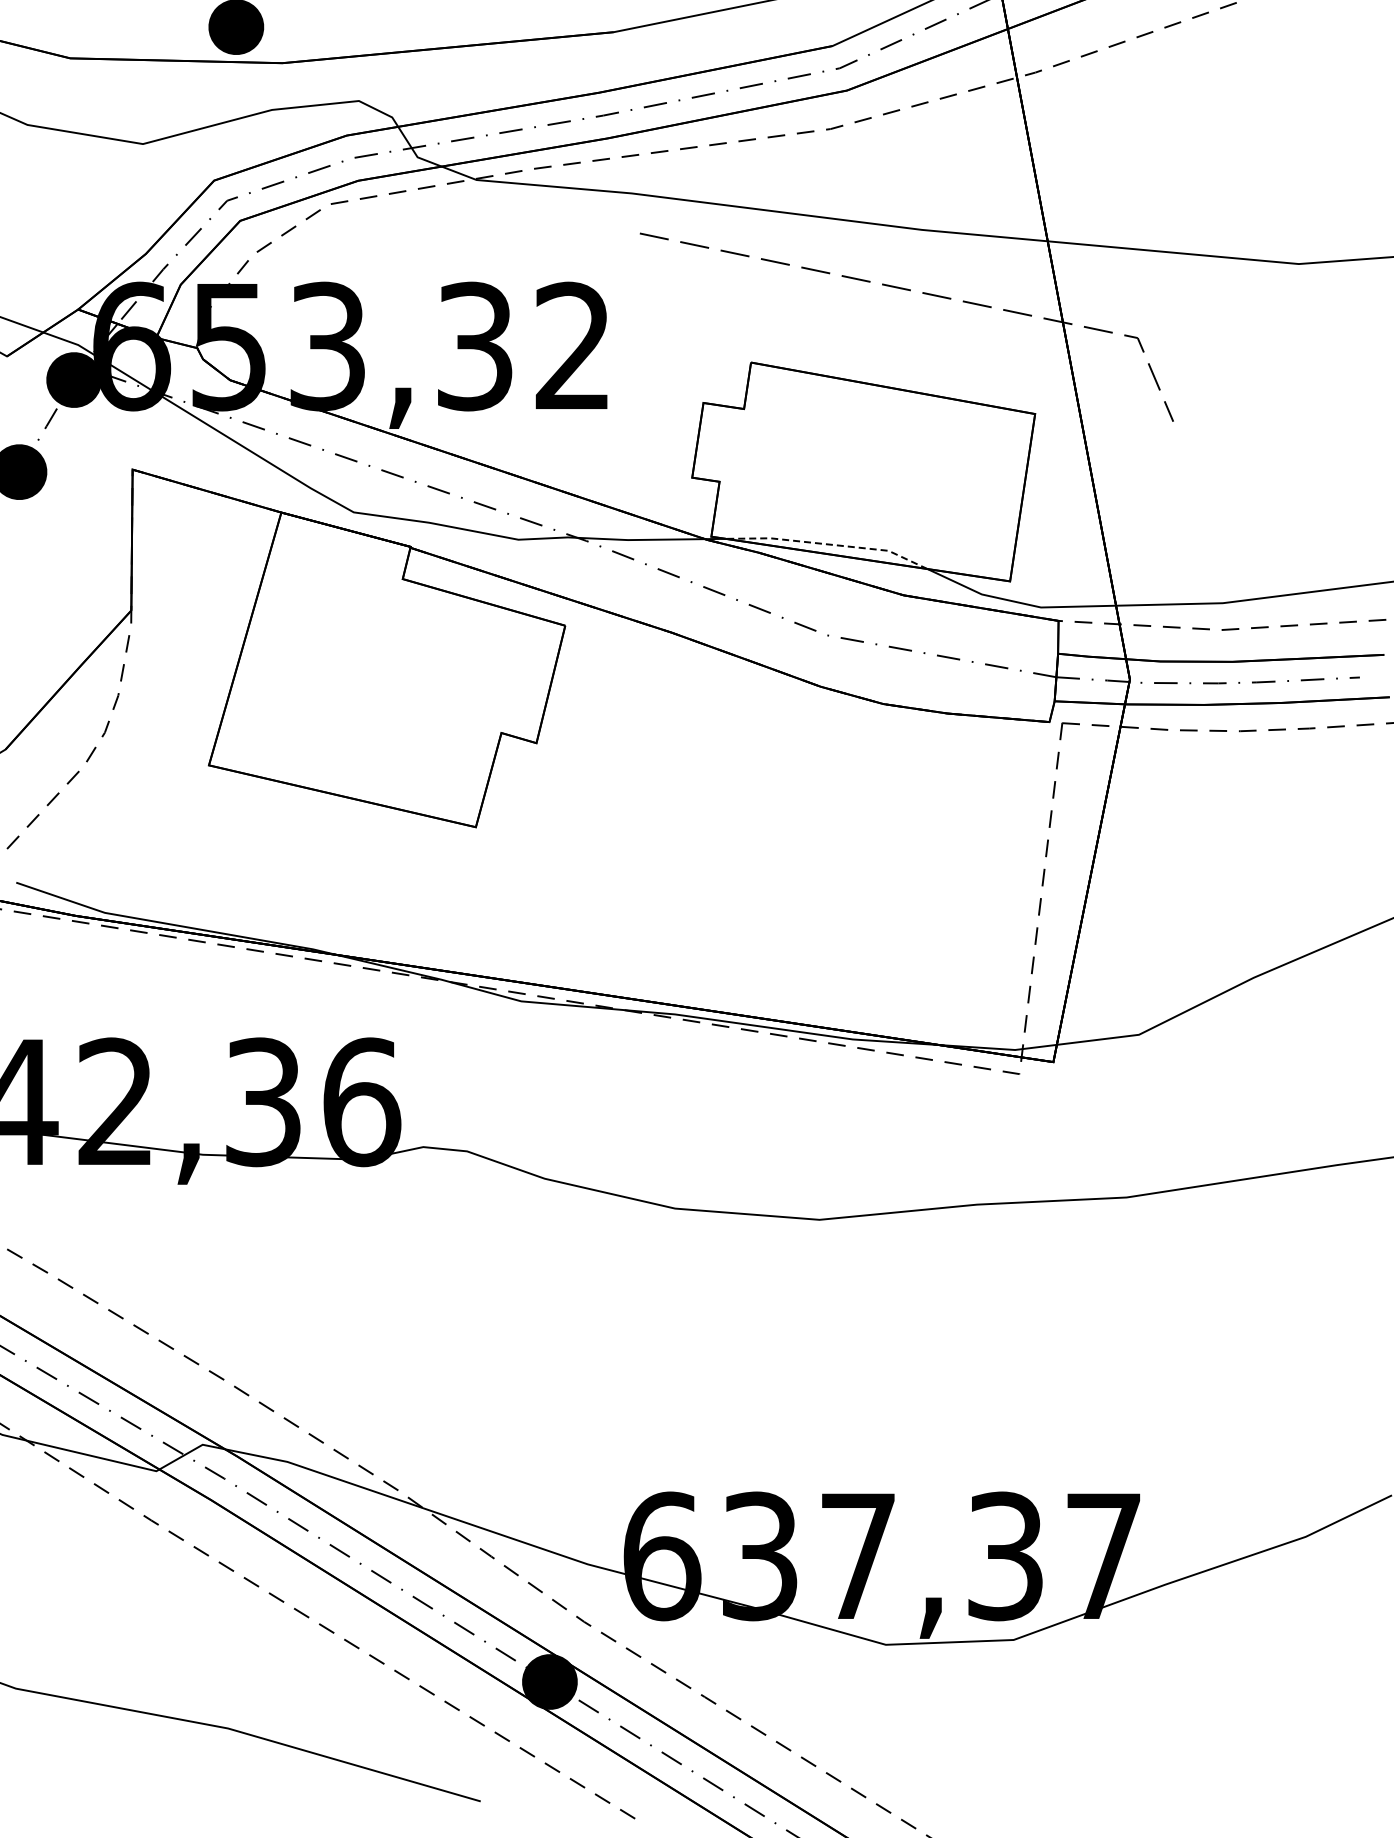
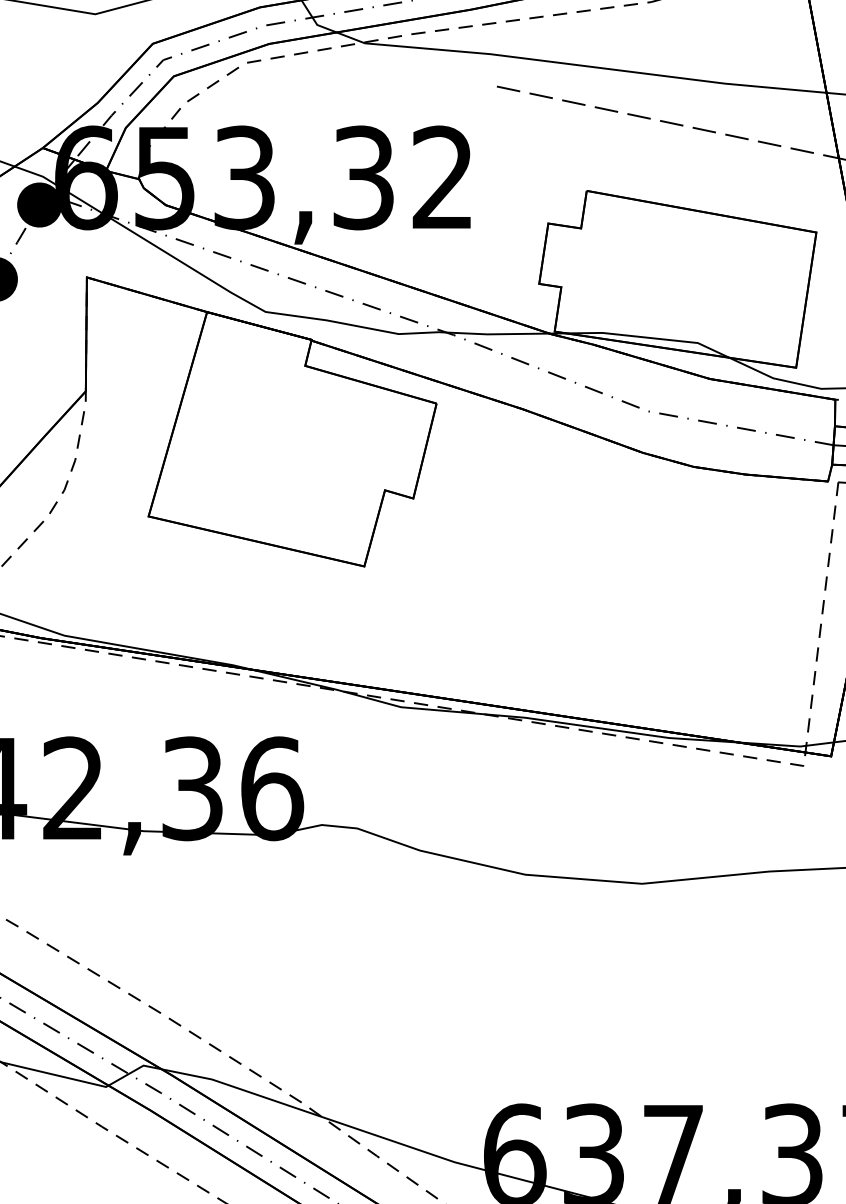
line: (829, 544) -> (650, 337), dashed -> solid

